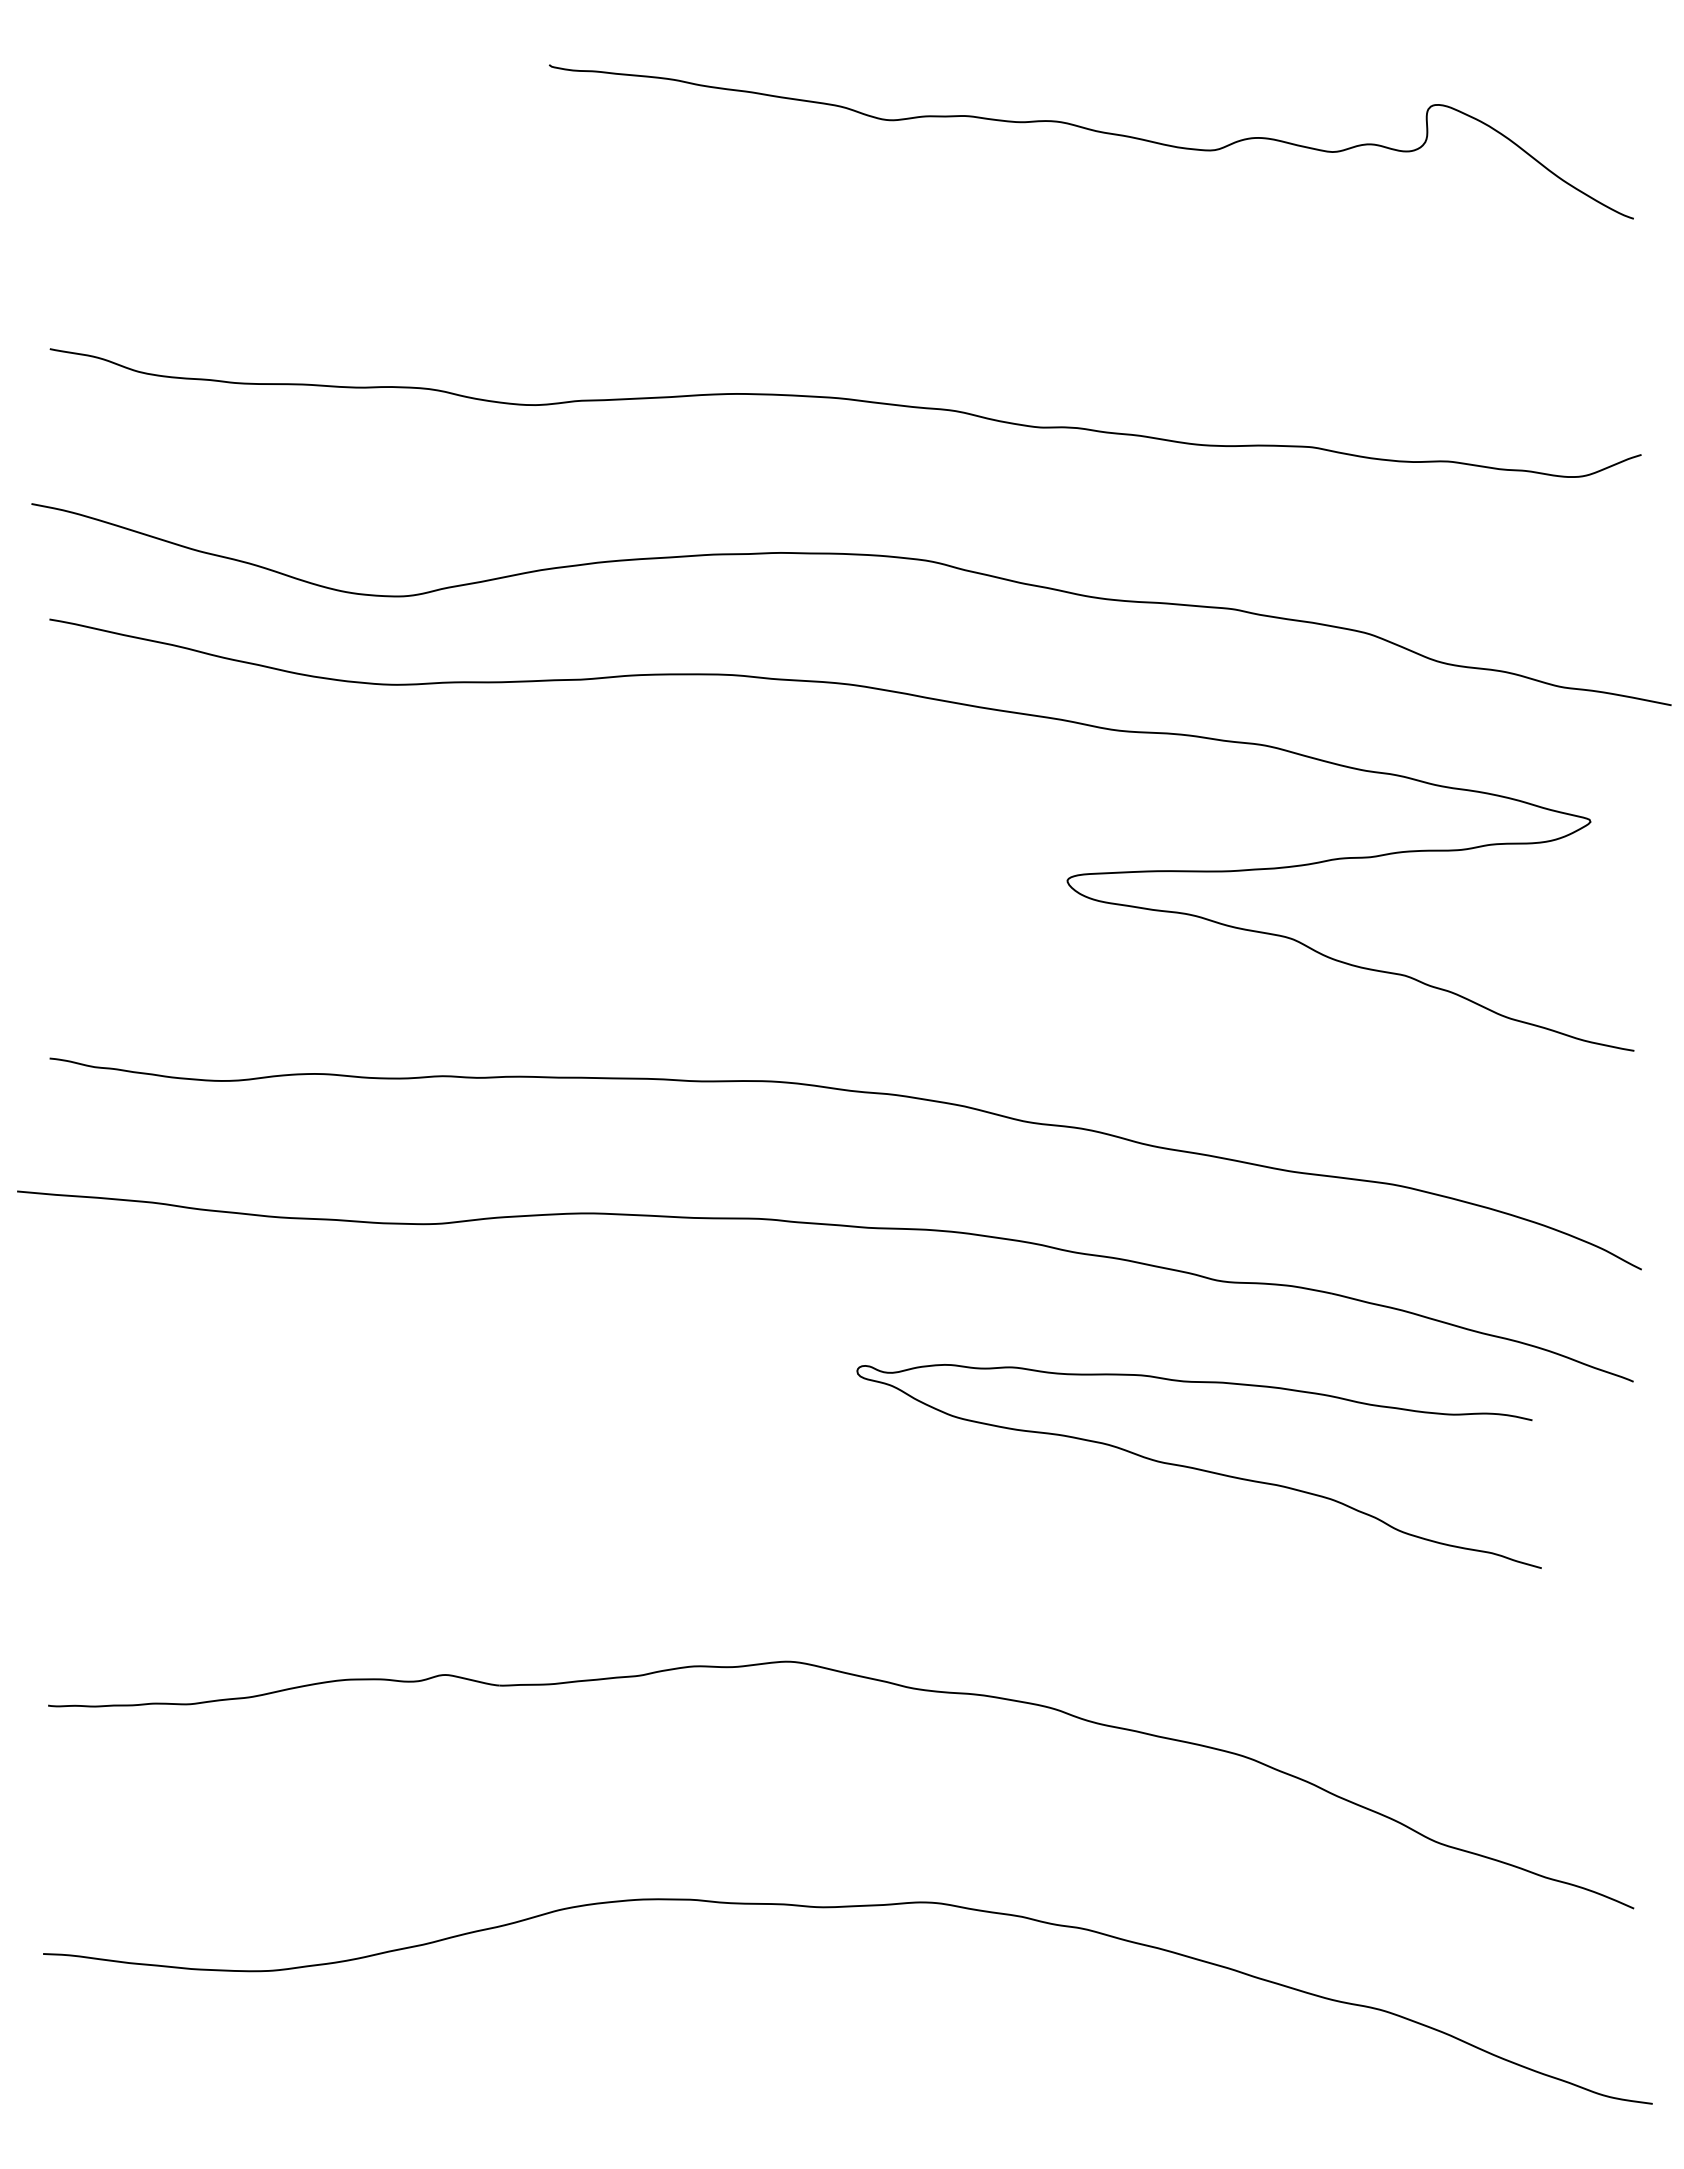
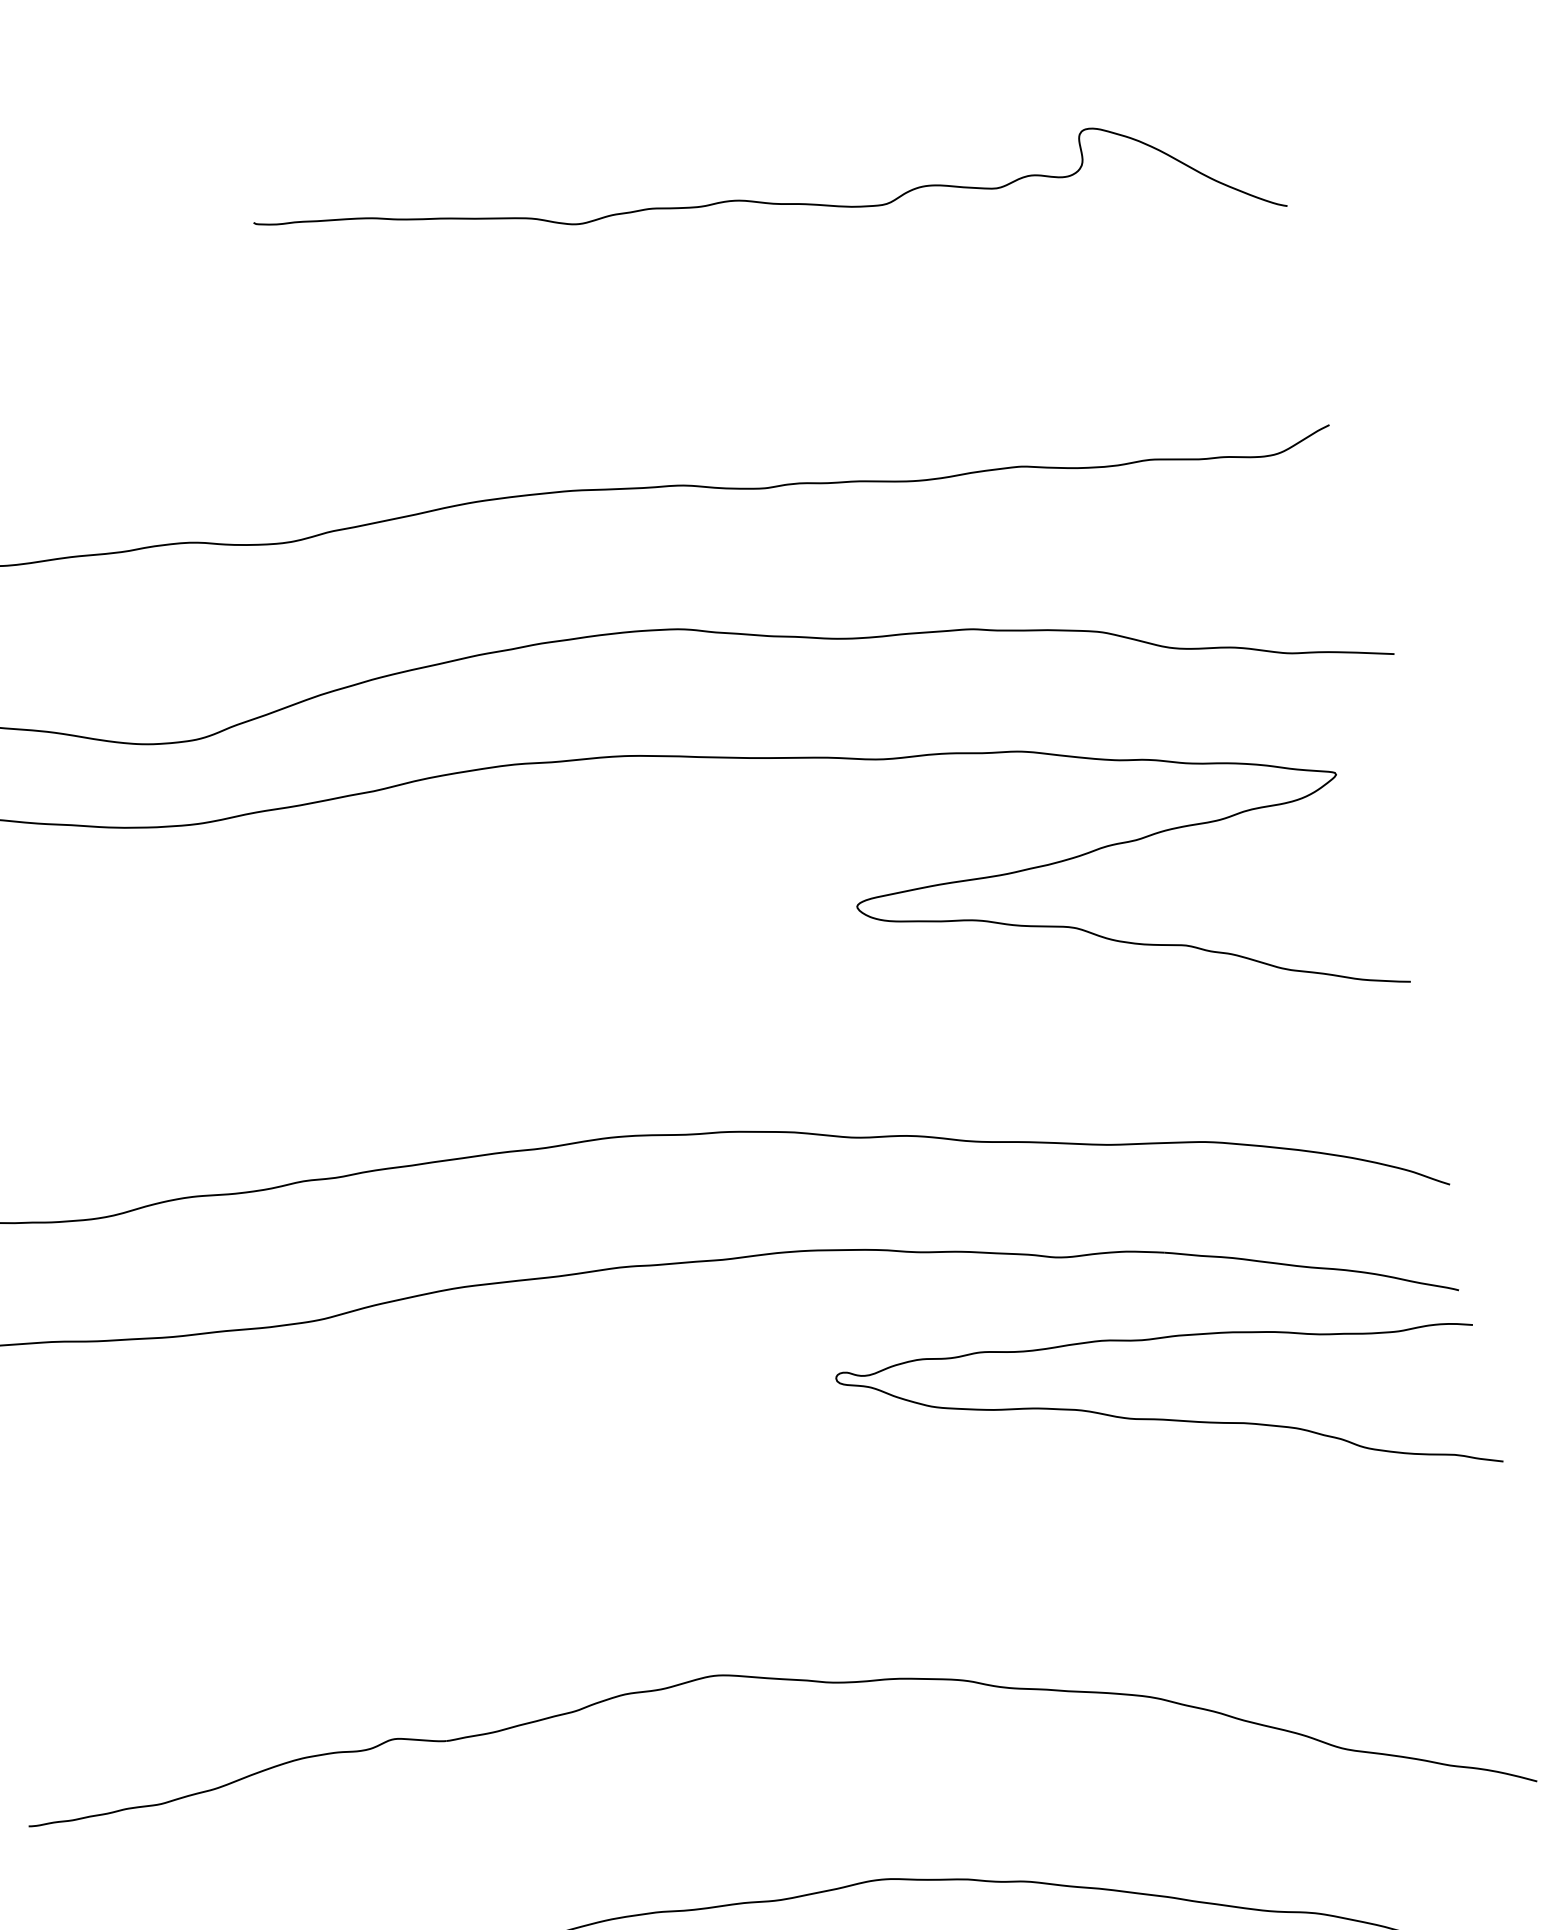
curve: (1198, 1468) -> (1168, 1419), moved

